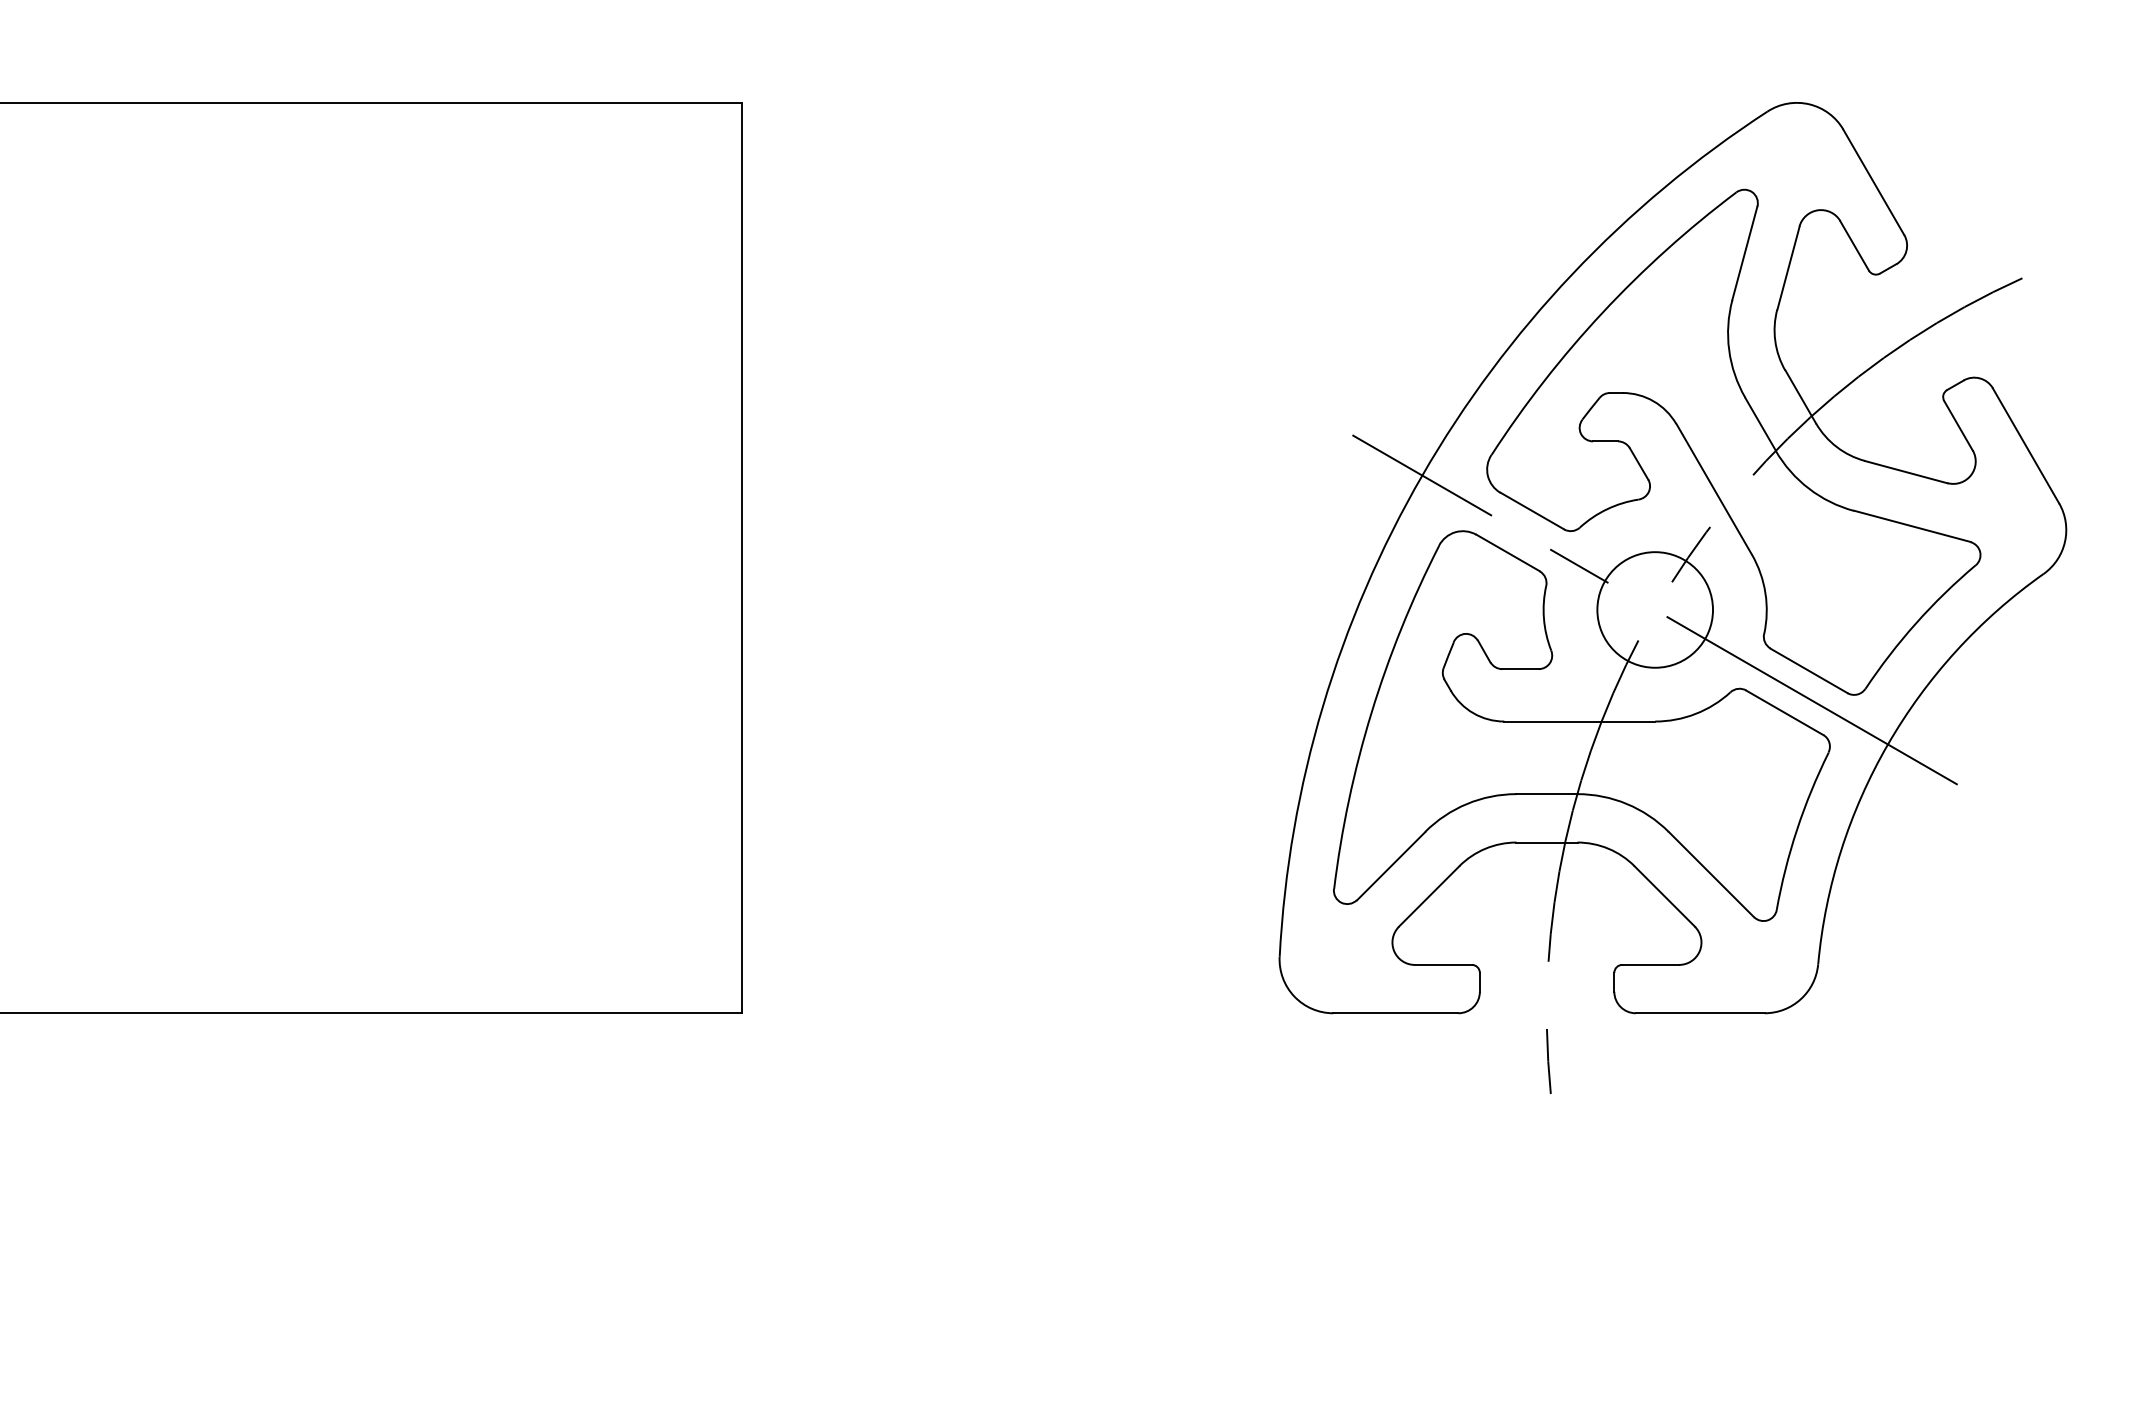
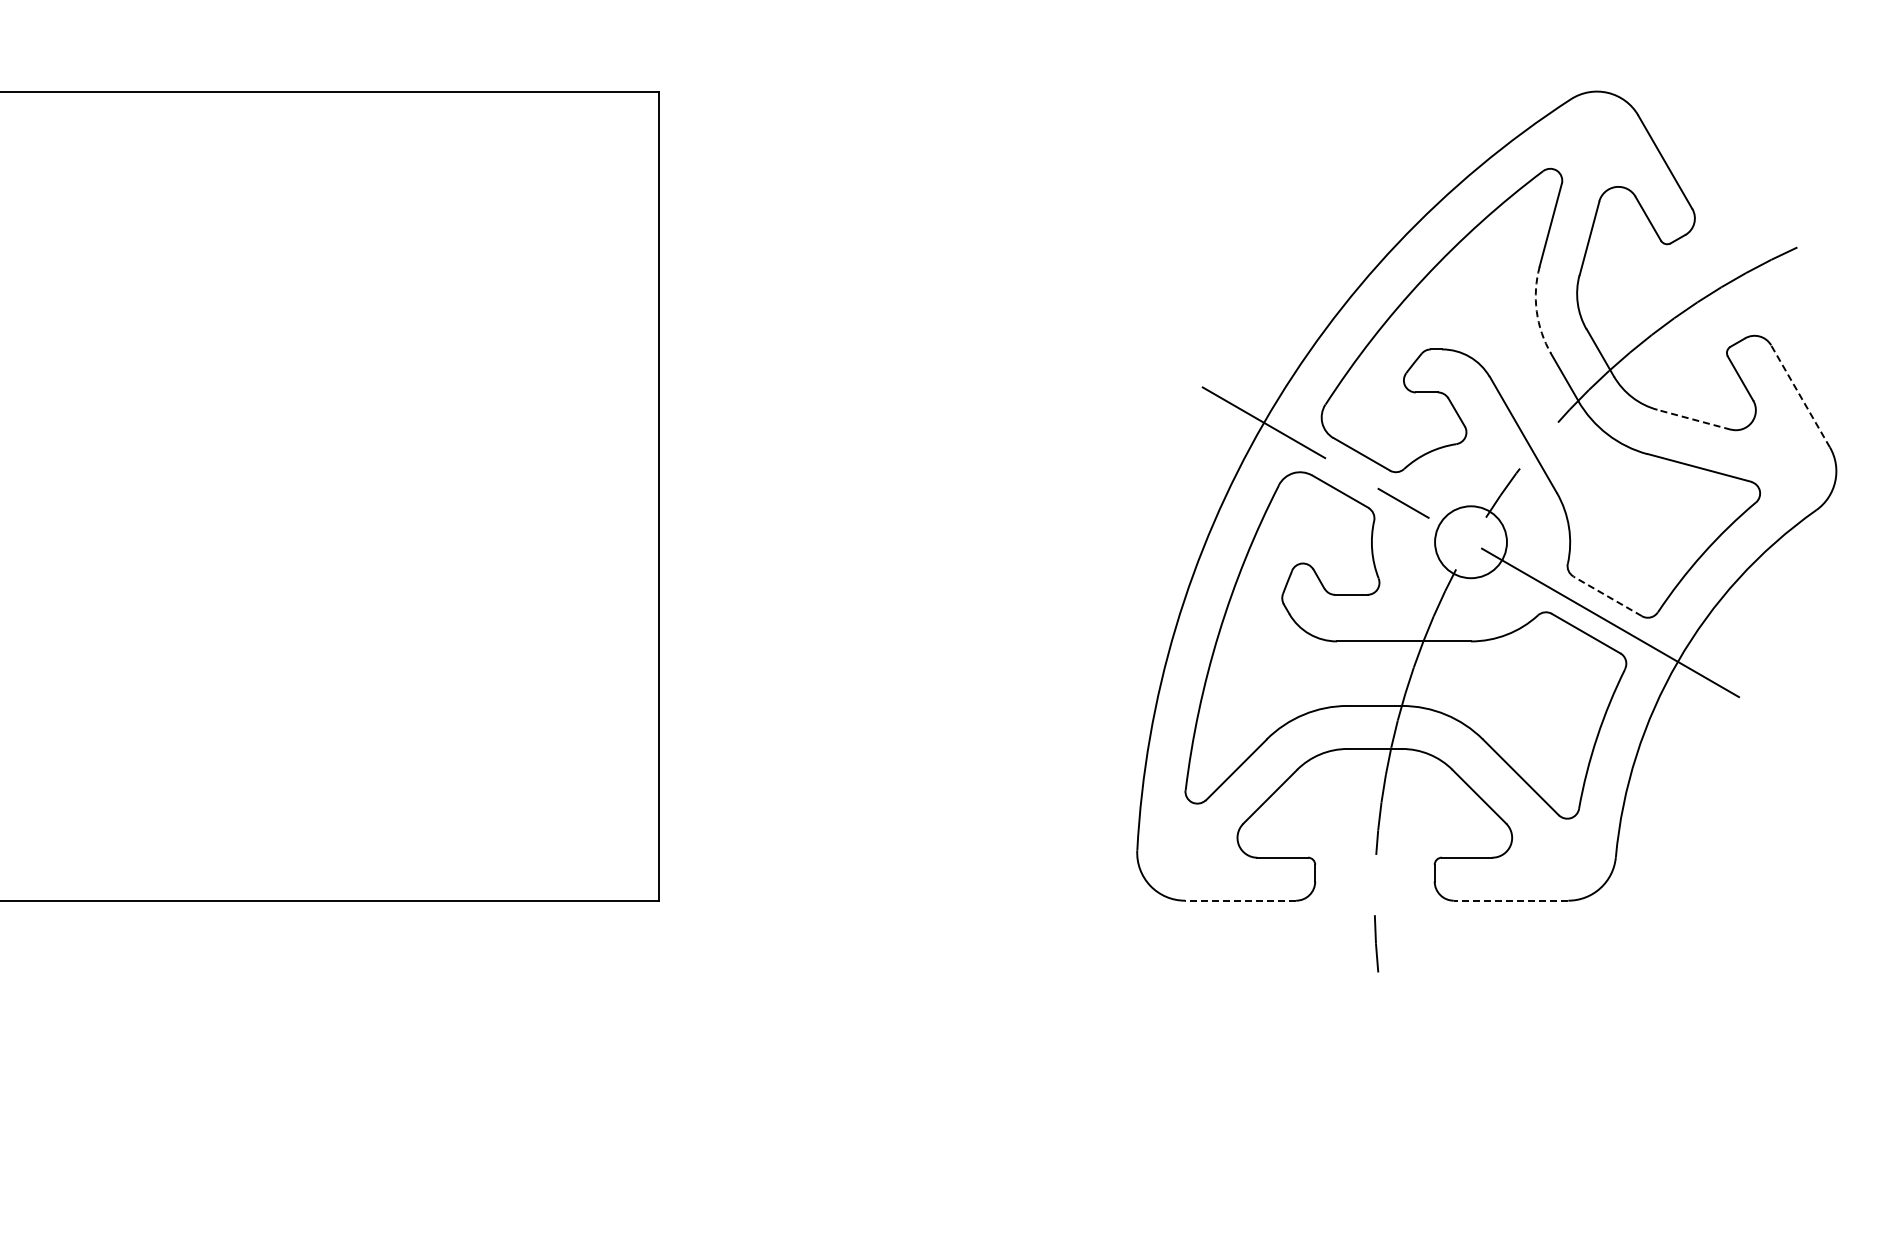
arc: (1728, 350) -> (1536, 311), solid -> dashed
line: (2025, 445) -> (1800, 396), solid -> dashed
line: (1905, 471) -> (1693, 419), solid -> dashed
circle: (1654, 609) -> (1470, 541), size x0.7
line: (1808, 670) -> (1607, 596), solid -> dashed
line: (1395, 1013) -> (1240, 900), solid -> dashed
line: (1699, 1013) -> (1510, 900), solid -> dashed

